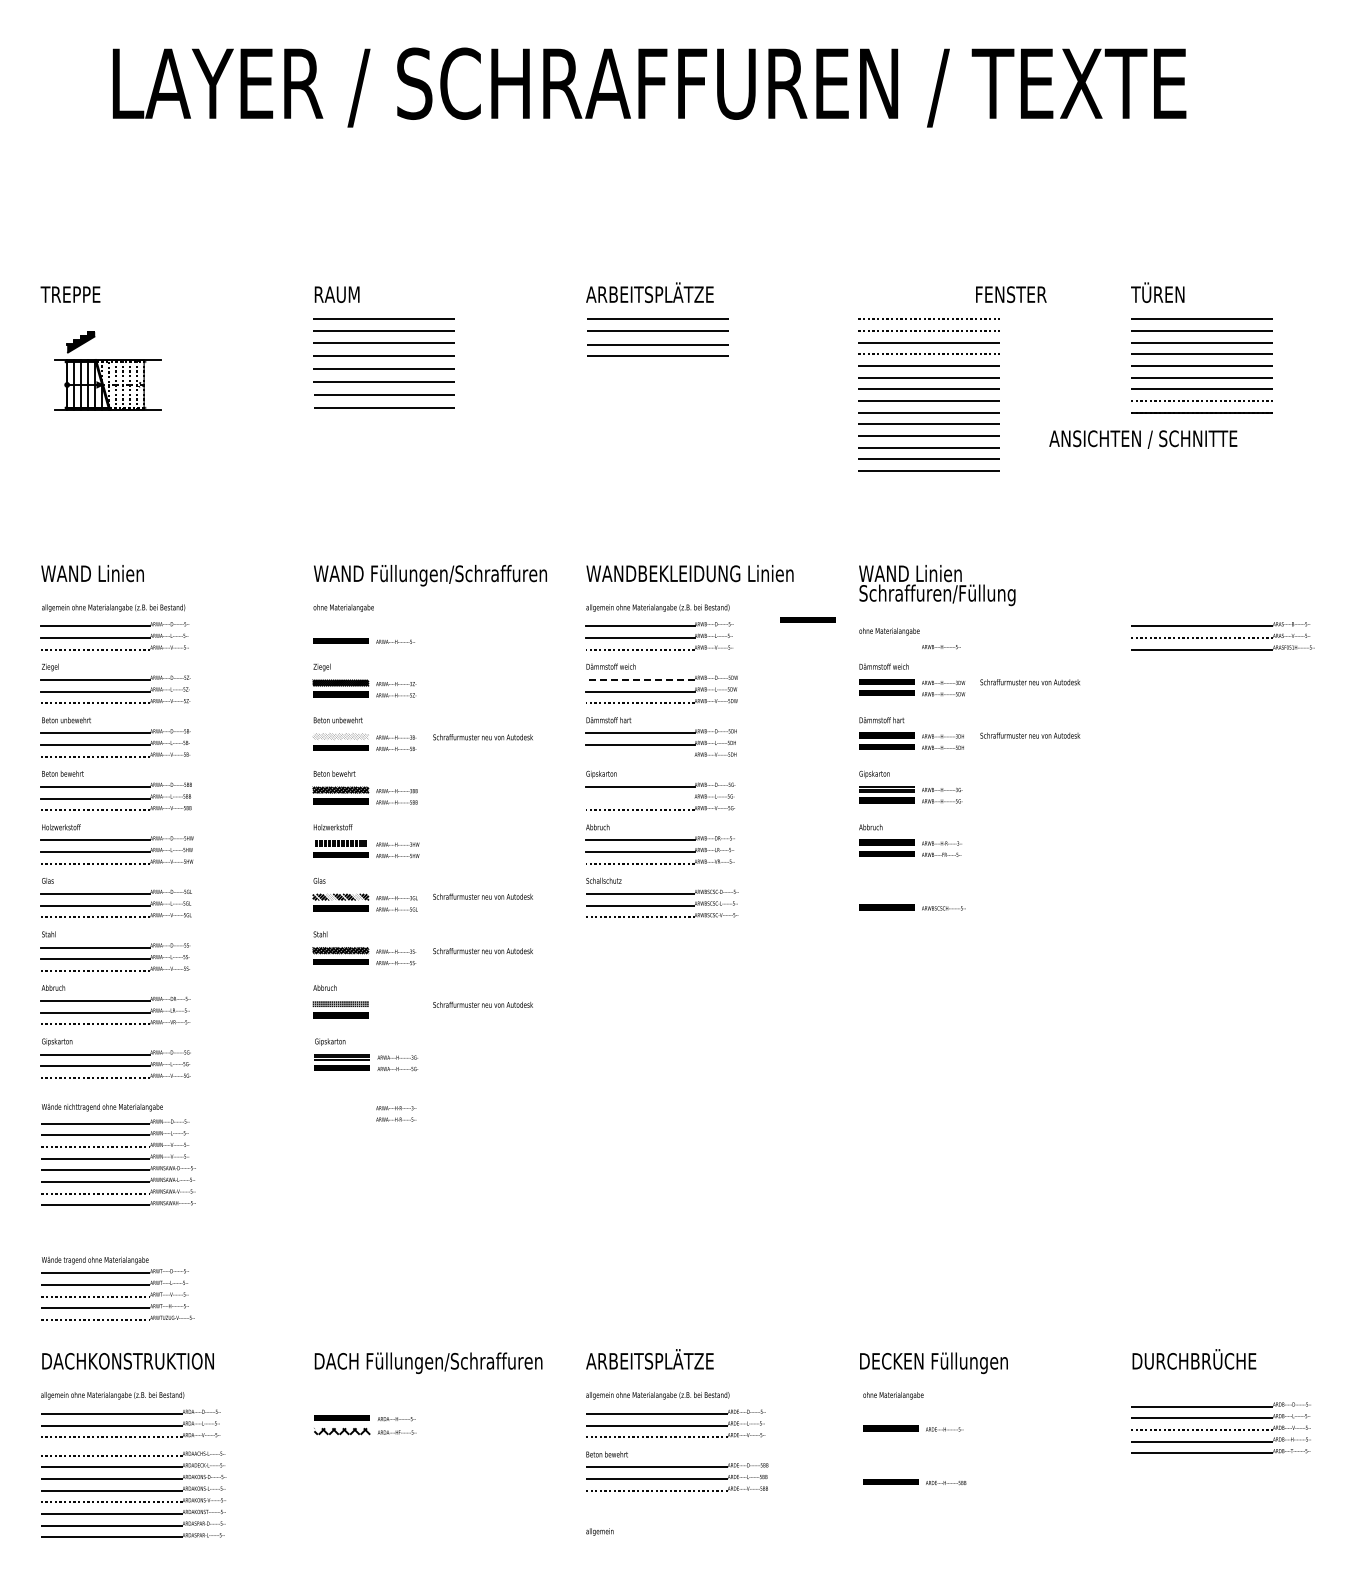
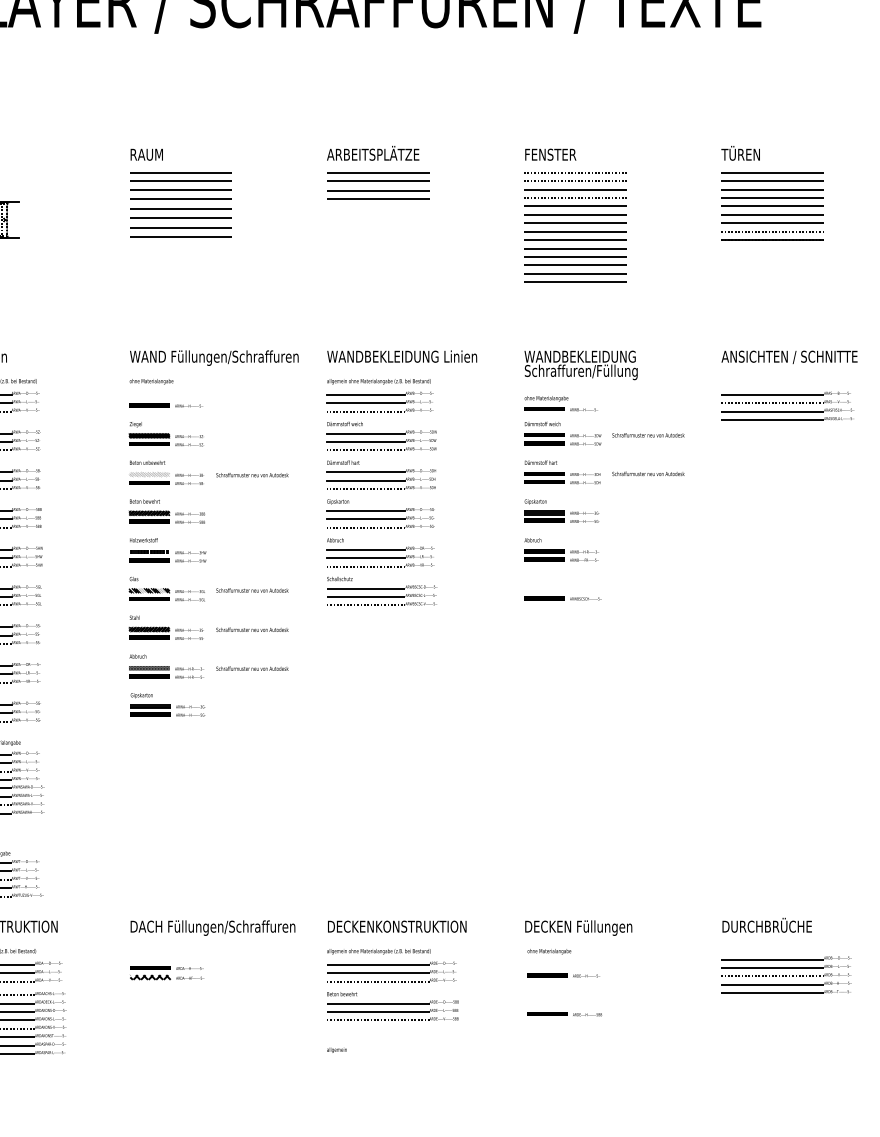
text: (1011, 294) -> (550, 154), moved
text: (1143, 439) -> (789, 357), moved
text: (961, 573) -> (598, 356), WAND Linien -> WANDBEKLEIDUNG
part: (807, 619) -> (544, 408), moved
part: (1222, 659) -> (787, 418), added
line: (639, 679) -> (365, 433), dashed -> solid
line: (639, 756) -> (365, 489), added
line: (639, 798) -> (365, 519), added
text: (396, 1113) -> (189, 672), moved
text: (682, 1359) -> (396, 925), ARBEITSPLÄTZE -> DECKENKONSTRUKTION

